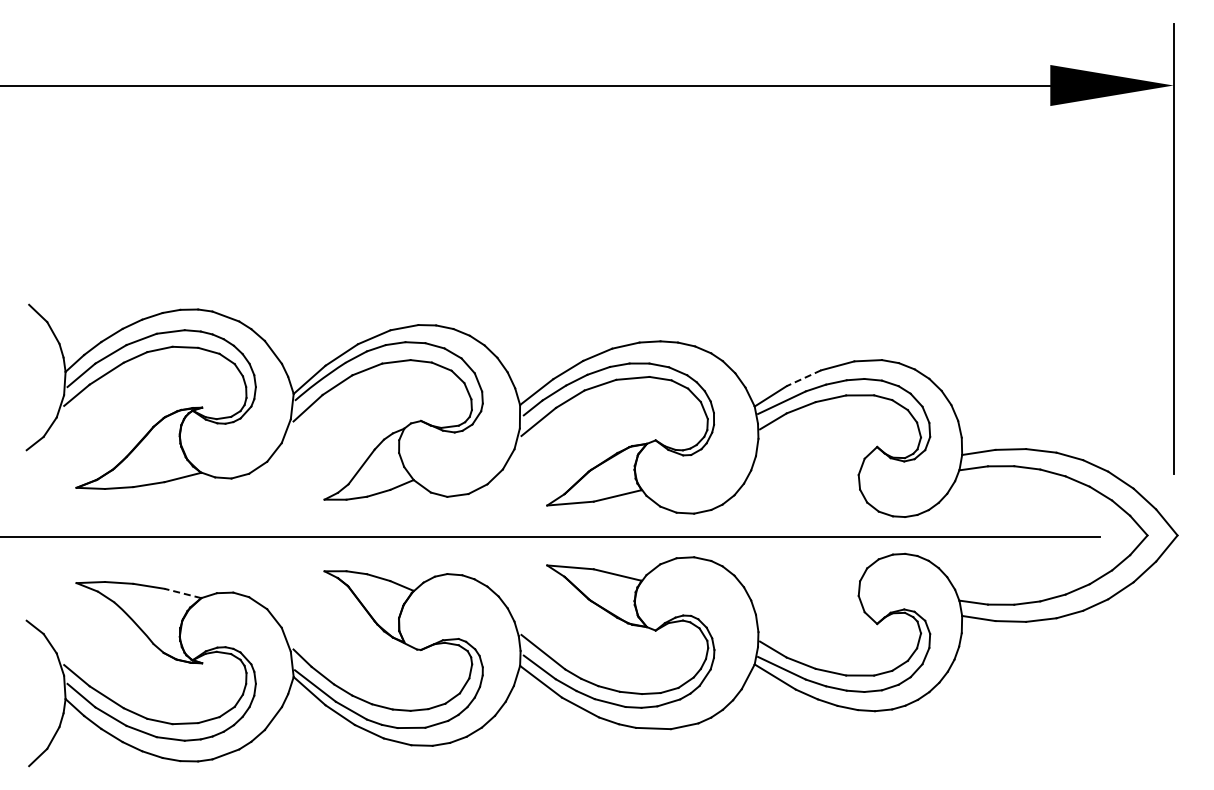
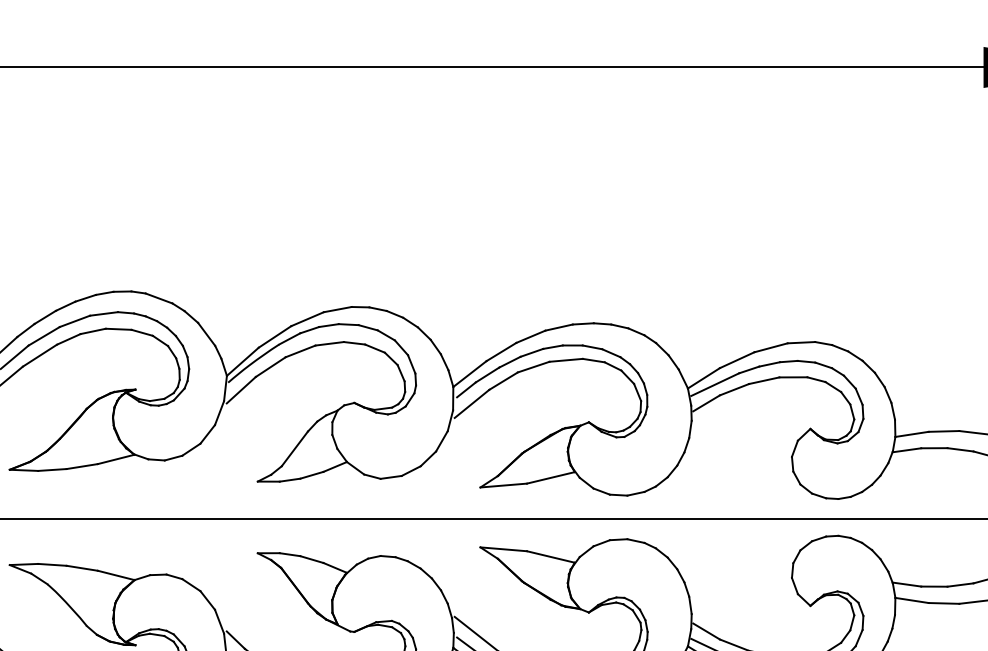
line: (803, 378) -> (736, 360), dashed -> solid
line: (182, 593) -> (115, 575), dashed -> solid

